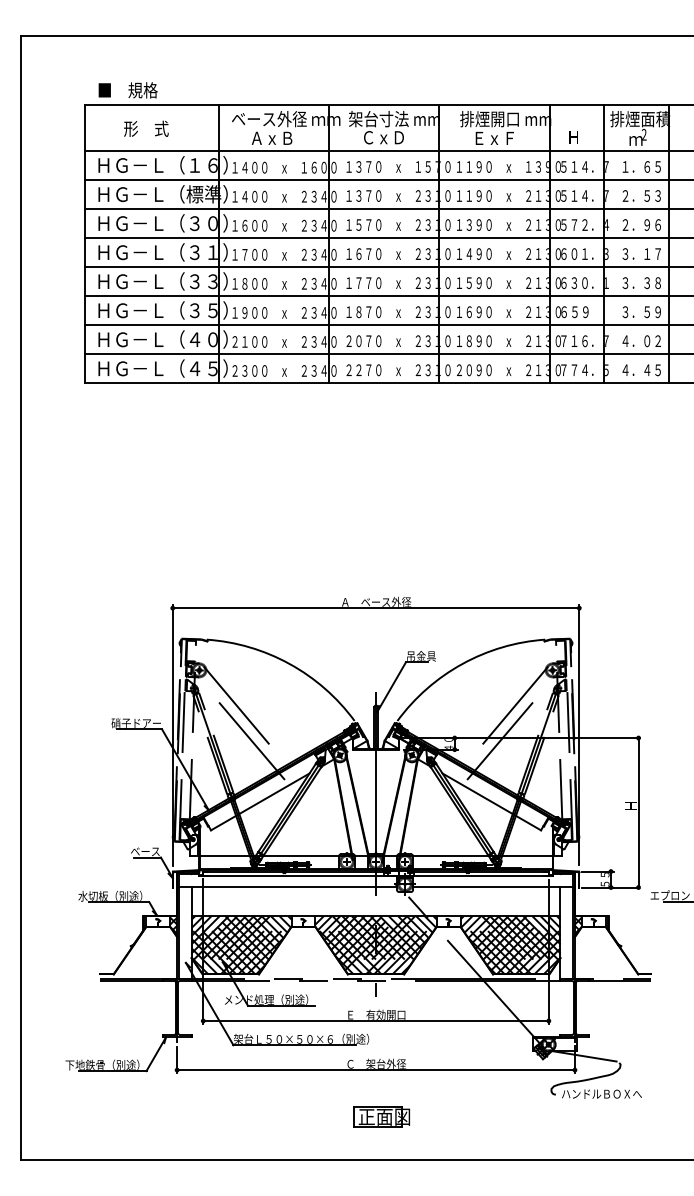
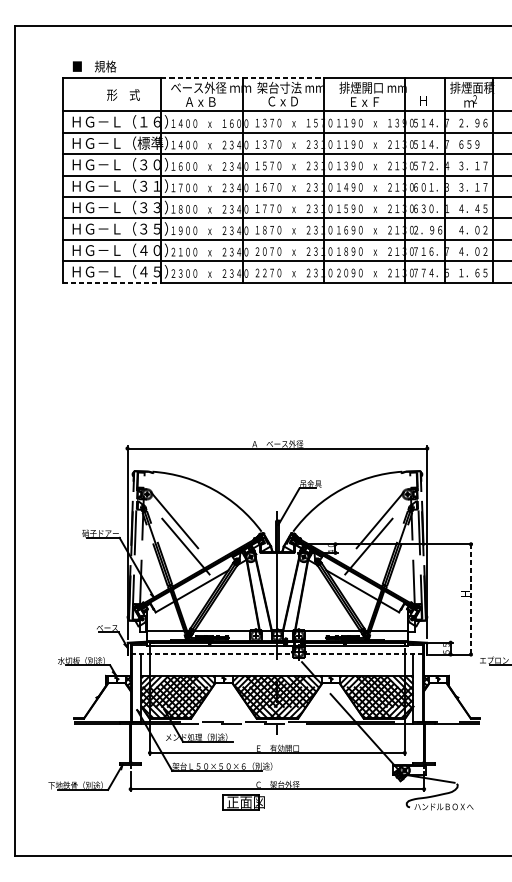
line: (329, 105) -> (243, 77), solid -> dashed
text: (146, 128) -> (123, 94), moved
text: (641, 166) -> (473, 122), １．６５ -> ２．９６
text: (641, 195) -> (473, 144), ２．５３ -> ６５９
text: (641, 224) -> (473, 165), ２．９６ -> ３．１７
text: (641, 283) -> (473, 209), ３．３８ -> ４．４５
text: (580, 312) -> (428, 230), ６５９ -> ２．９６
text: (641, 312) -> (473, 230), ３．５９ -> ４．０２
text: (636, 370) -> (469, 273), ４．４５ -> １．６５
line: (151, 383) -> (111, 282), solid -> dashed
line: (638, 812) -> (470, 599), solid -> dashed
line: (287, 887) -> (212, 654), solid -> dashed
line: (494, 887) -> (364, 654), solid -> dashed
part: (381, 1116) -> (243, 802), moved

